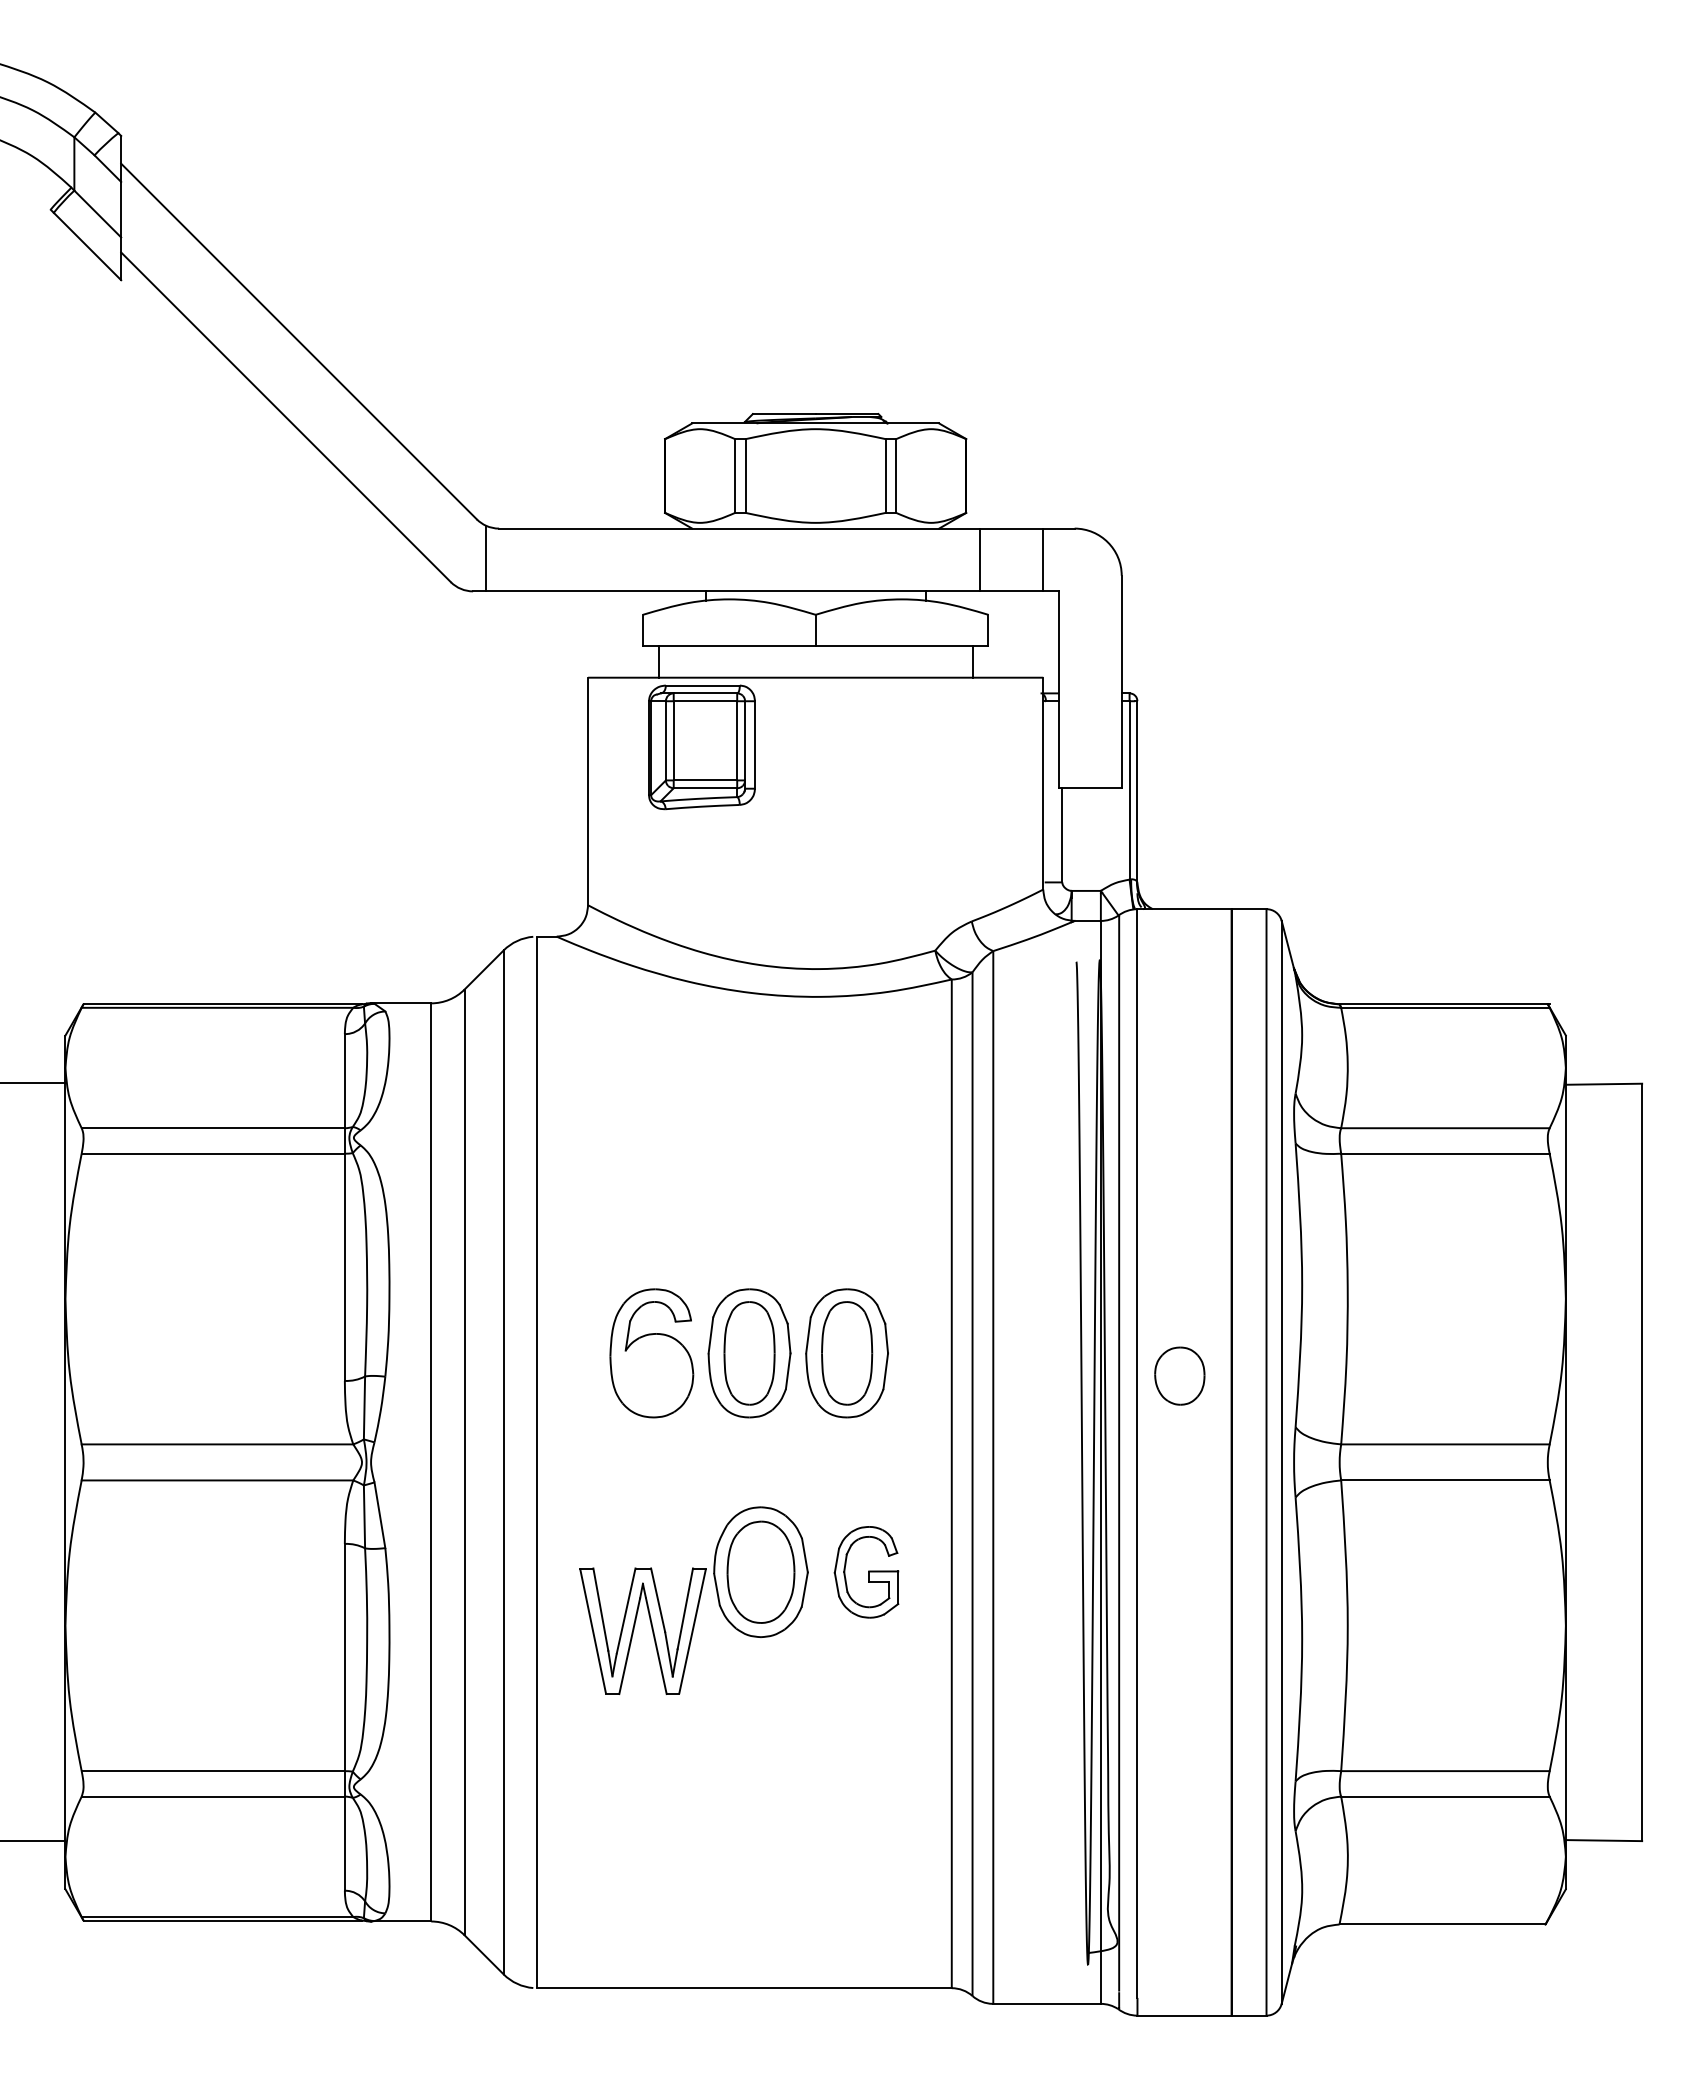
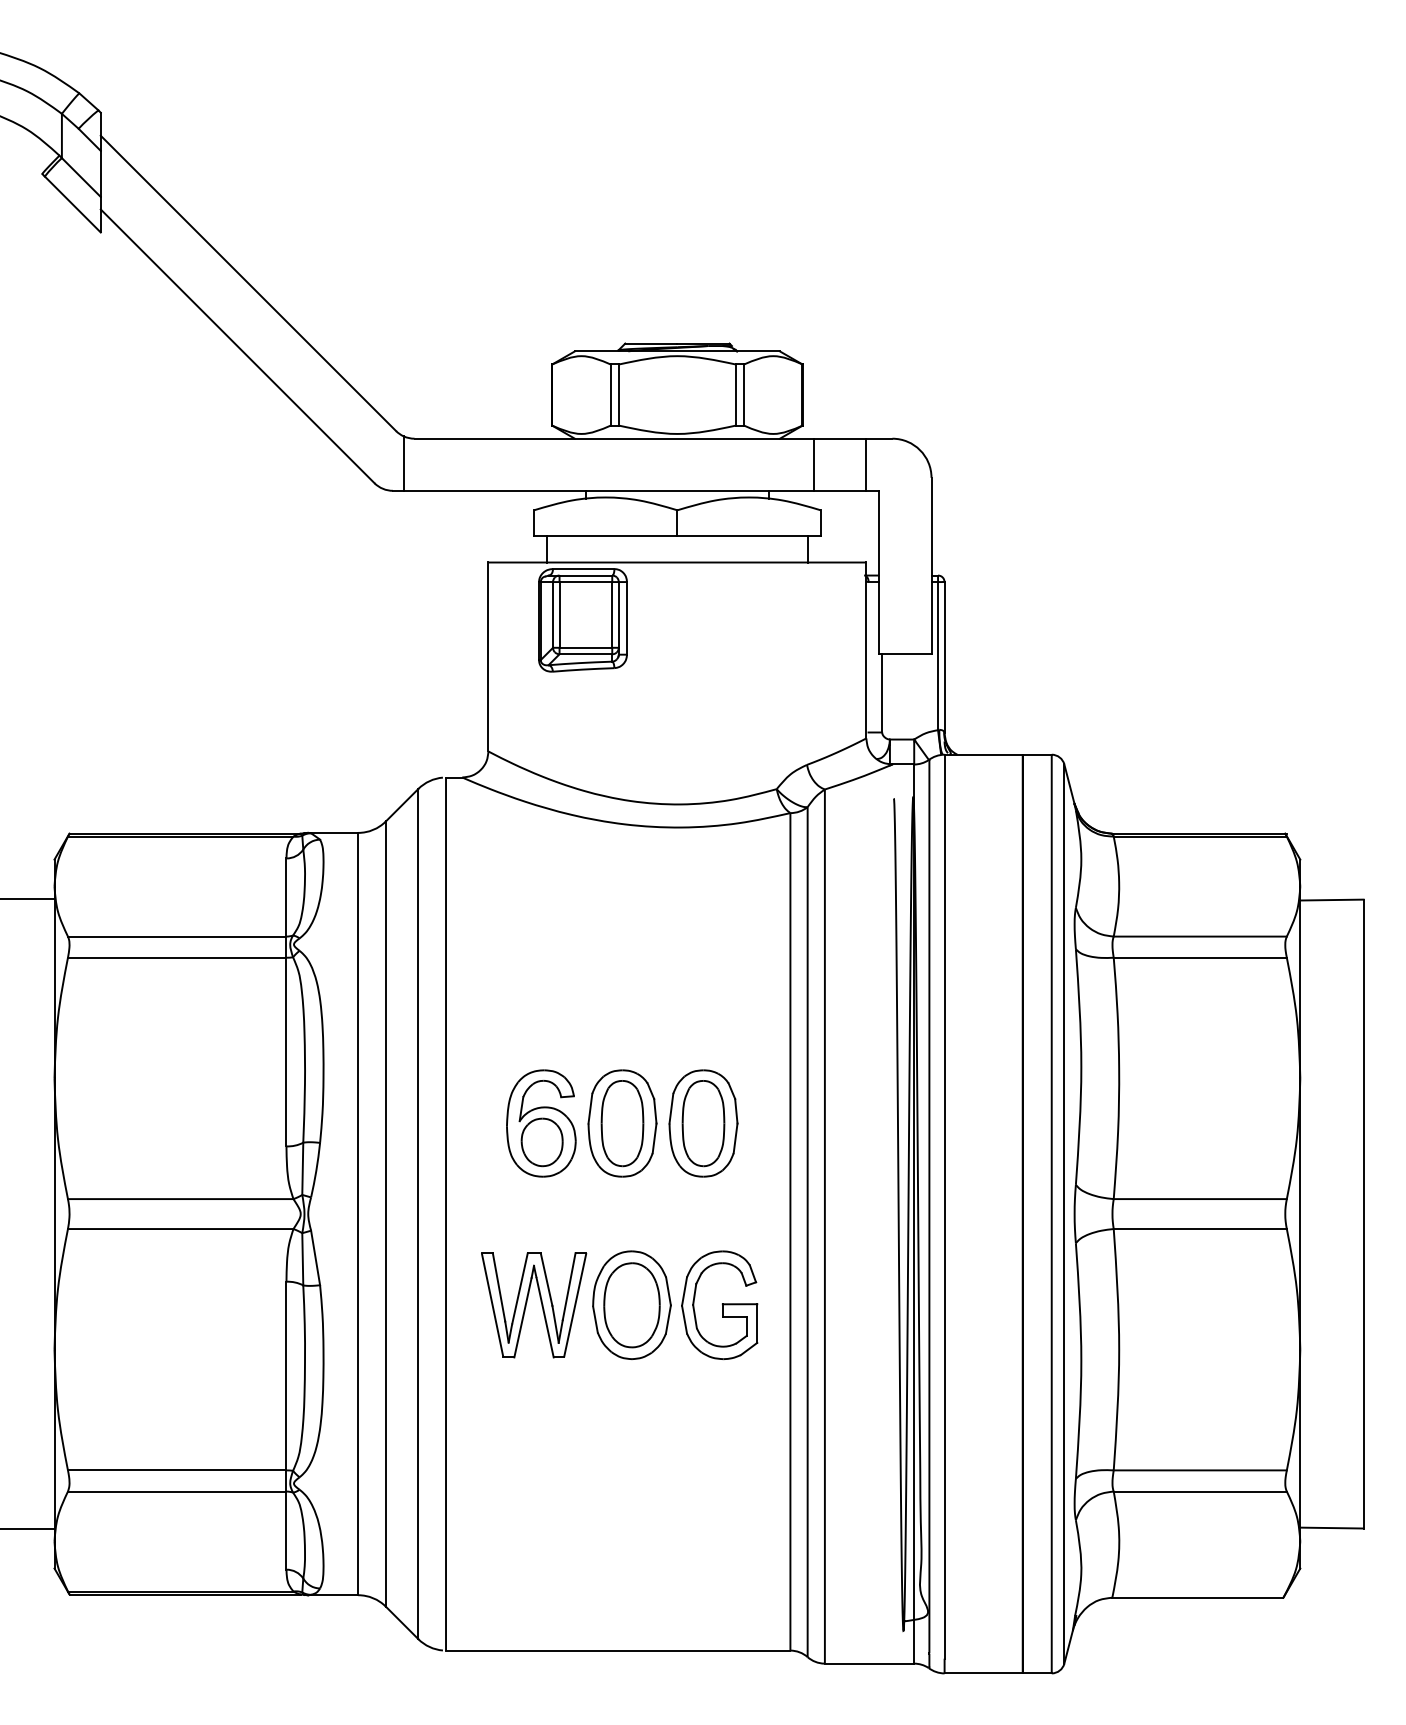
part: (1179, 1375) -> (541, 1141), moved
part: (866, 1572) -> (719, 1305), size x1.43
part: (634, 1629) -> (526, 1303), moved

